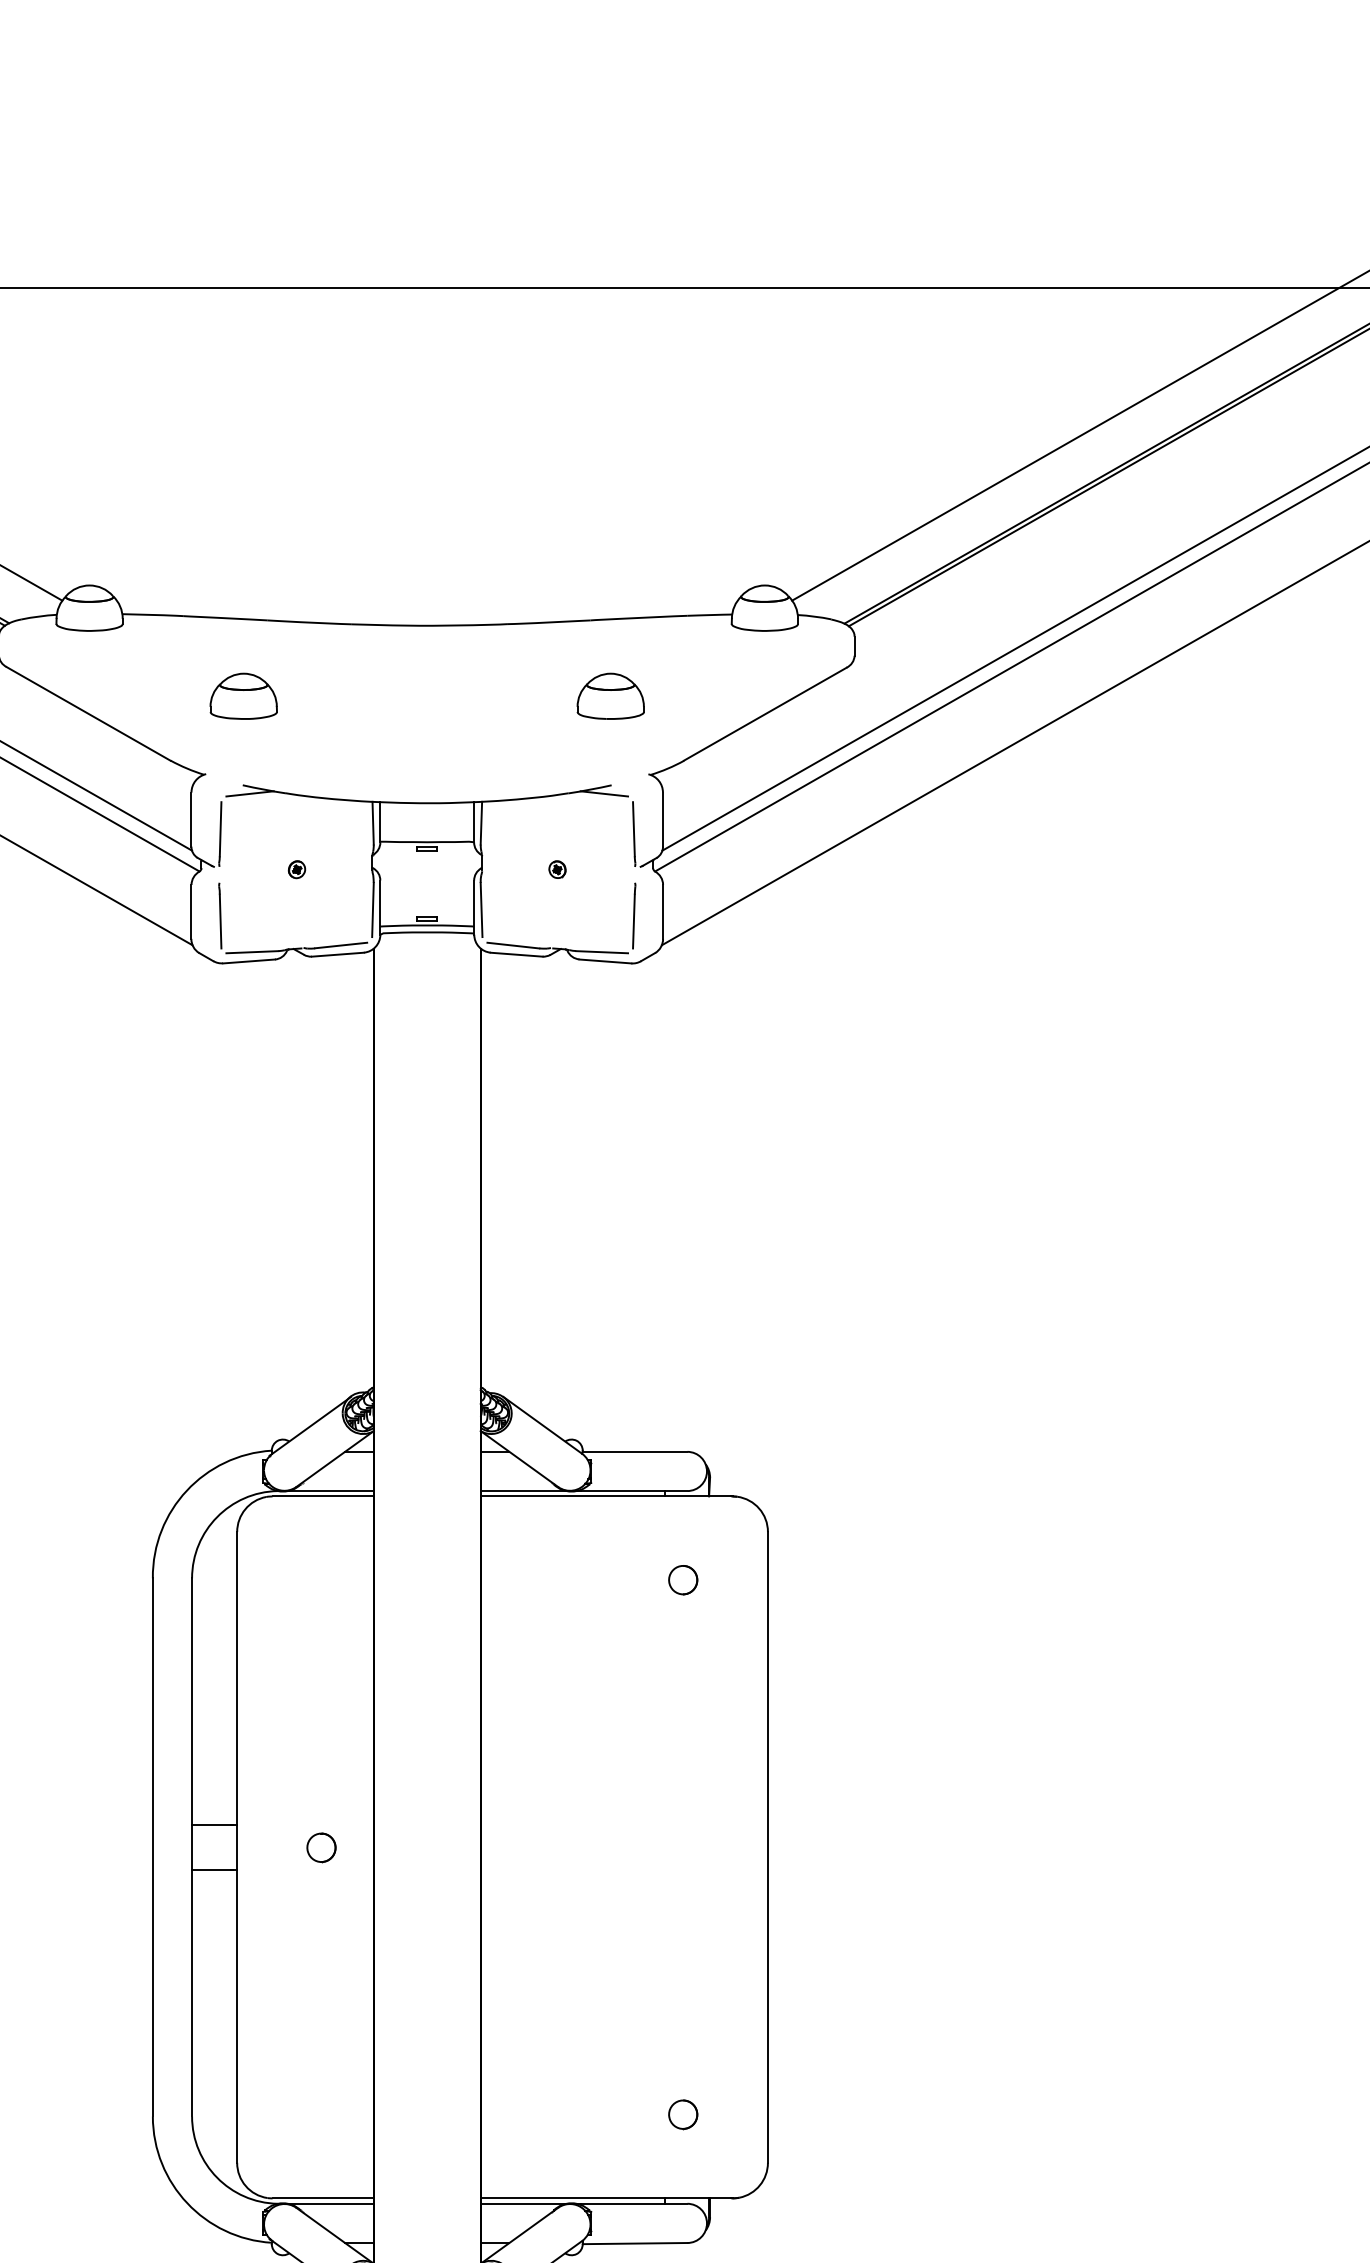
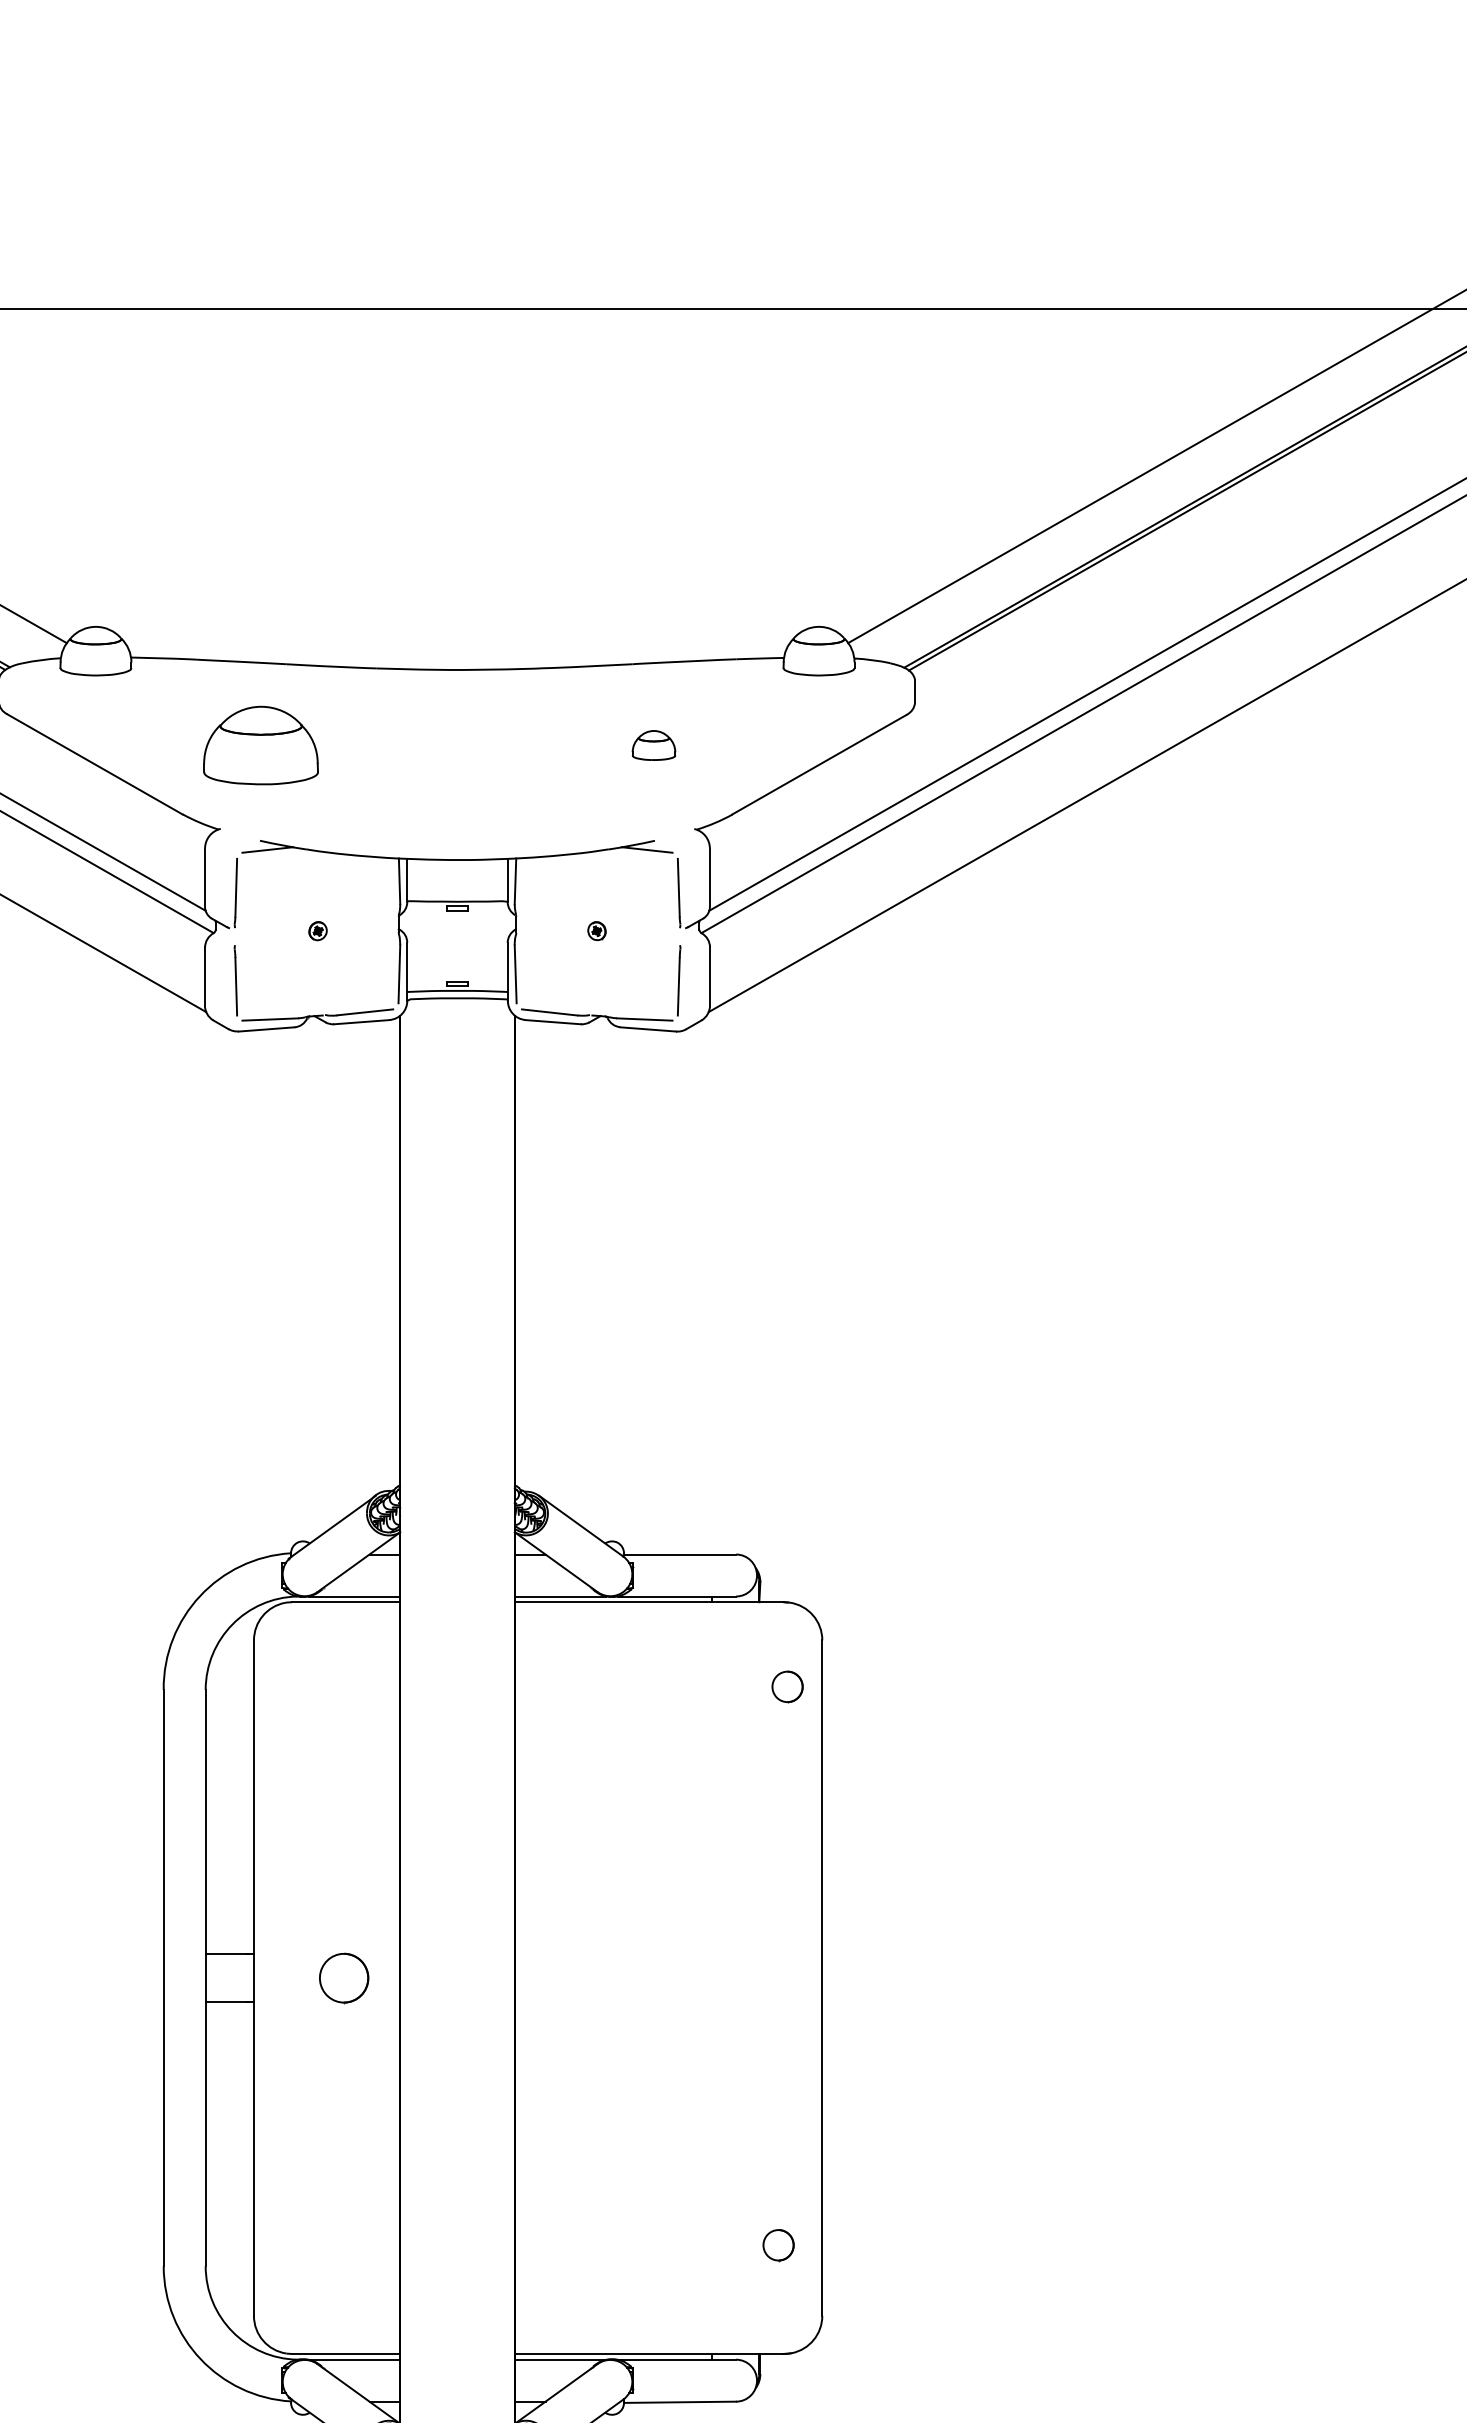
part: (243, 696) -> (260, 745), size x1.6
part: (610, 696) -> (653, 745), size x0.6
part: (683, 1579) -> (787, 1686), moved
part: (321, 1847) -> (344, 1978), size x1.6
part: (683, 2114) -> (778, 2245), moved

